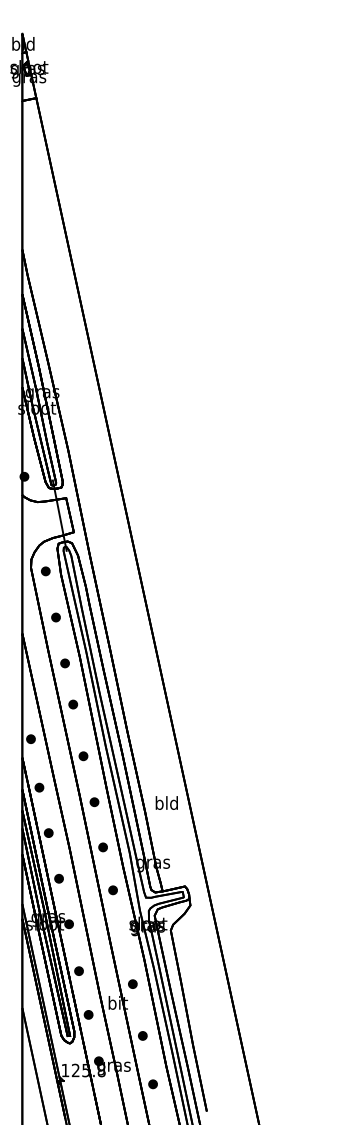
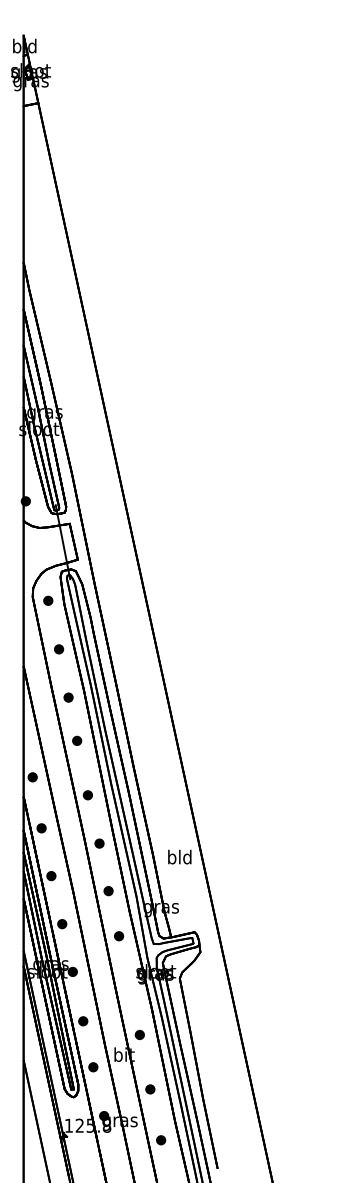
text: (166, 802) -> (179, 856), moved

